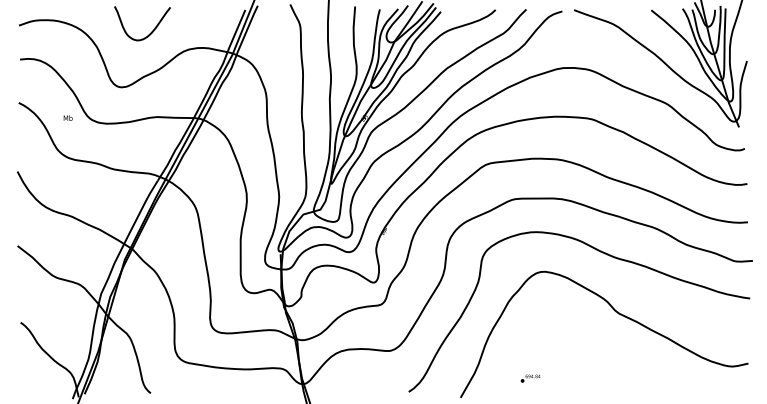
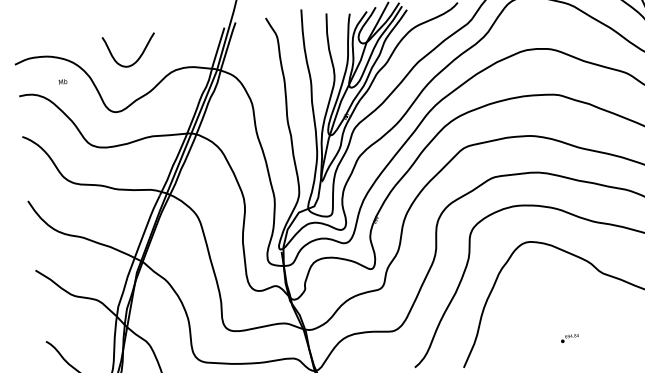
text: (67, 117) -> (62, 81), moved
part: (530, 378) -> (569, 338), moved

